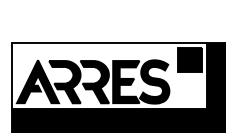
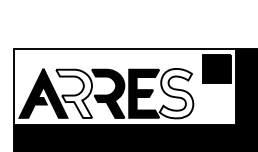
fill: (154, 81) -> (176, 93), removed
fill: (64, 82) -> (73, 94), removed

